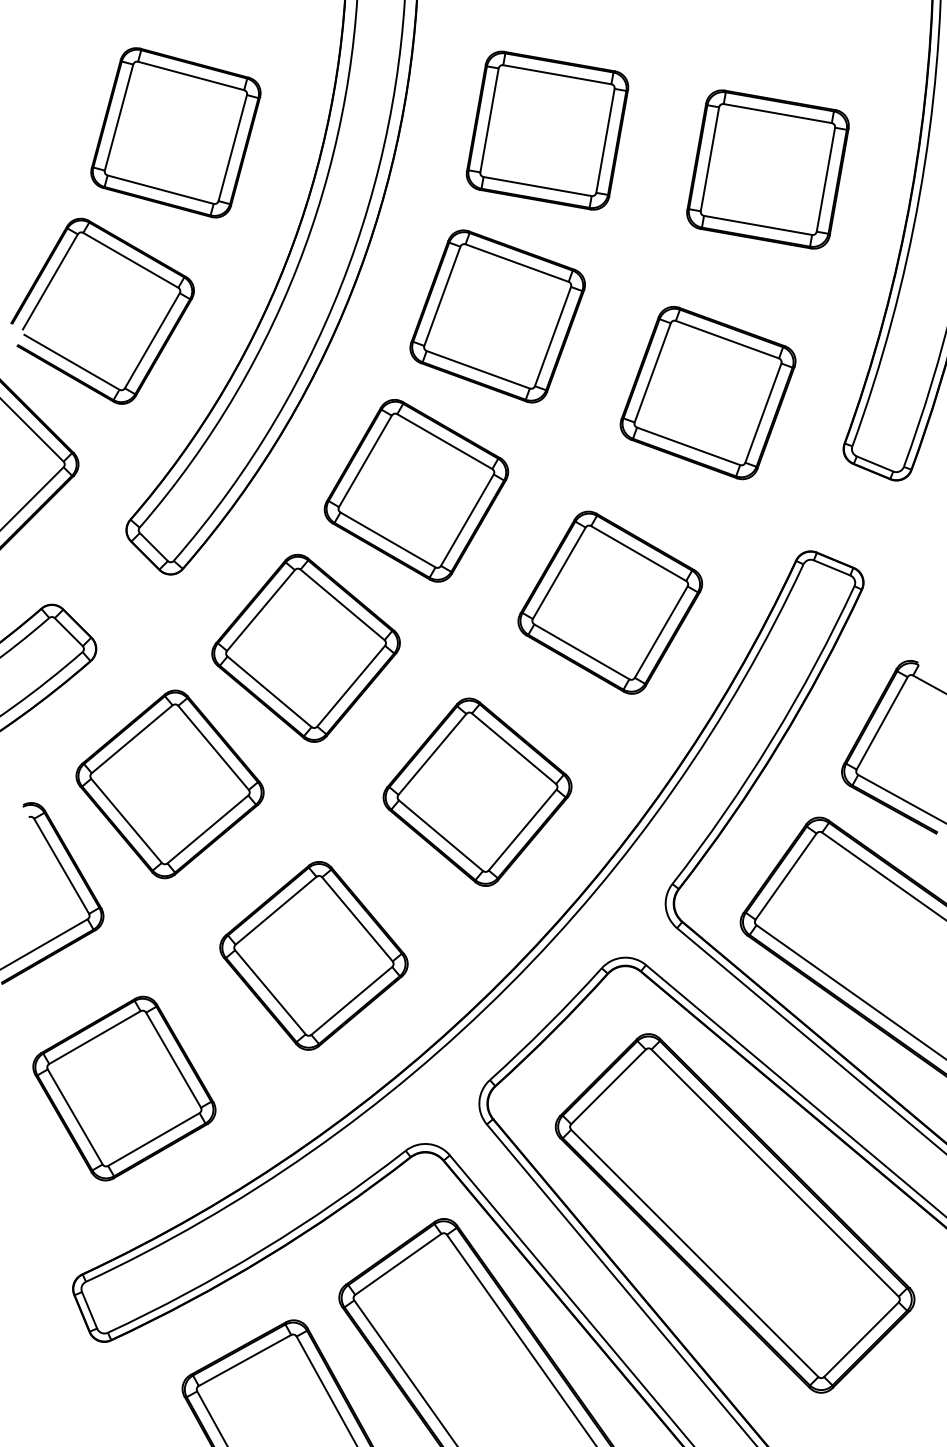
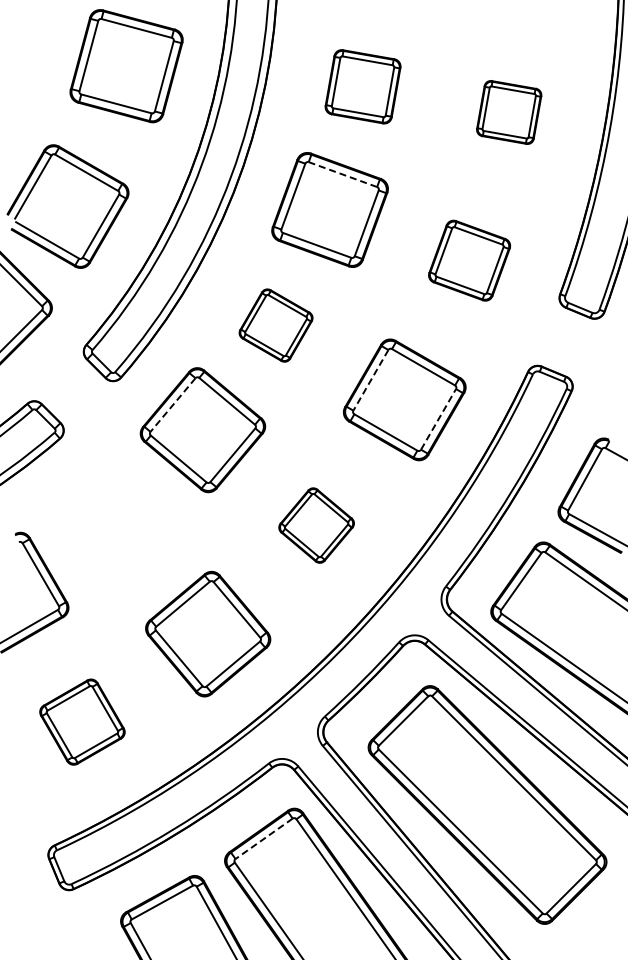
part: (546, 130) -> (362, 86), size x0.7
part: (175, 133) -> (126, 66), moved
part: (766, 169) -> (508, 112), size x0.6
line: (516, 262) -> (342, 174), solid -> dashed
part: (707, 392) -> (469, 260), size x0.7
part: (415, 490) -> (275, 325), size x0.6
line: (558, 573) -> (370, 380), solid -> dashed
line: (260, 611) -> (172, 405), solid -> dashed
line: (661, 630) -> (438, 418), solid -> dashed
part: (169, 784) -> (112, 520), removed
part: (477, 792) -> (316, 525), size x0.6
part: (124, 1087) -> (82, 721), size x0.7
line: (397, 1265) -> (263, 839), solid -> dashed

